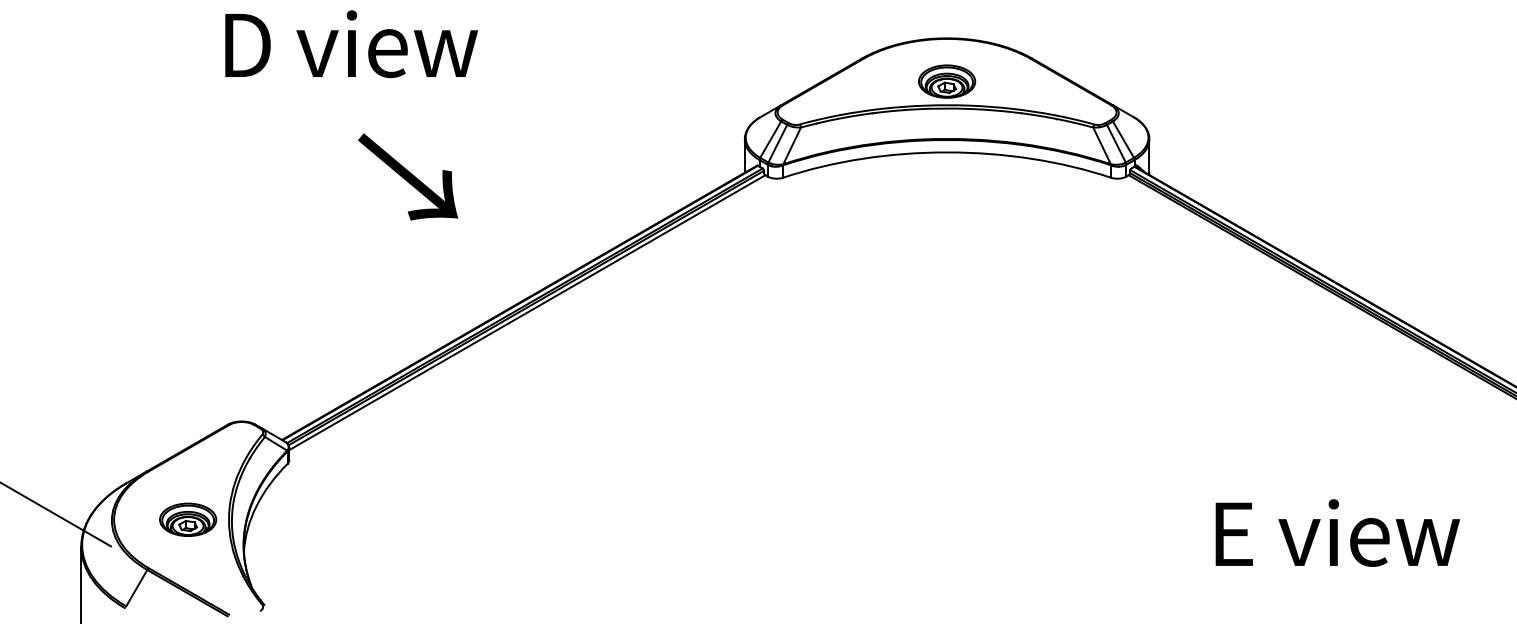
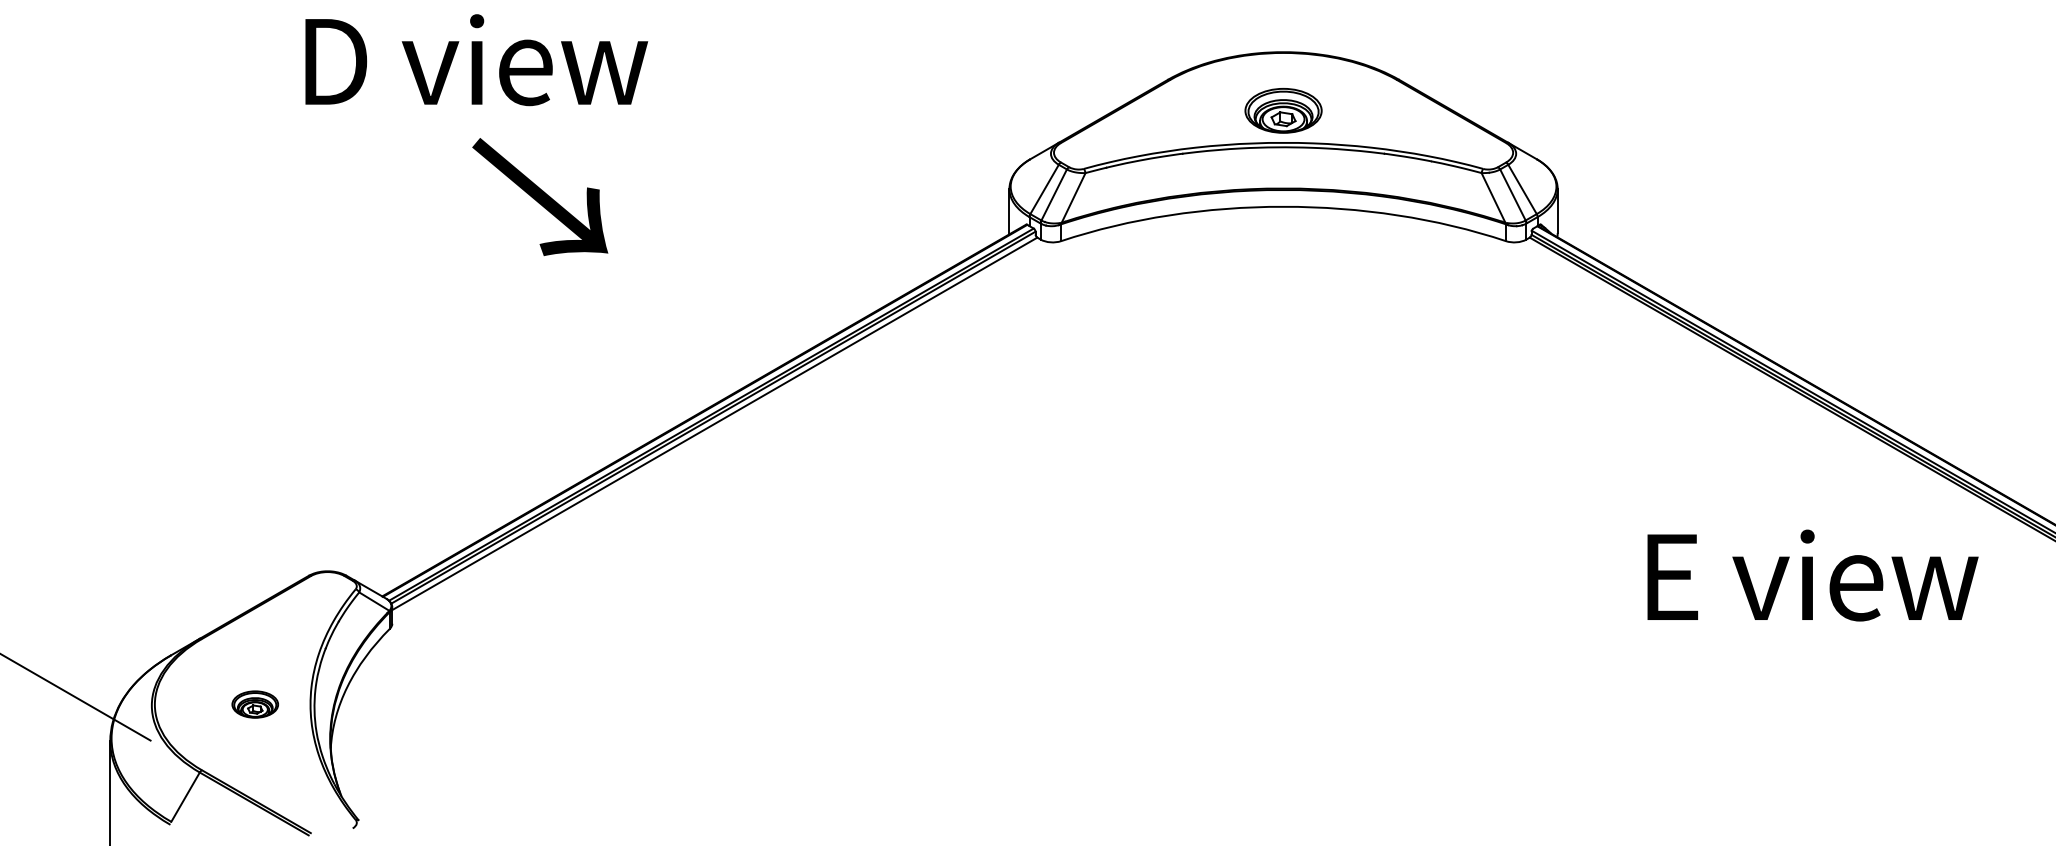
text: (408, 177) -> (540, 197), moved
part: (188, 519) -> (255, 704), size x0.6
text: (1337, 533) -> (1812, 575), moved

